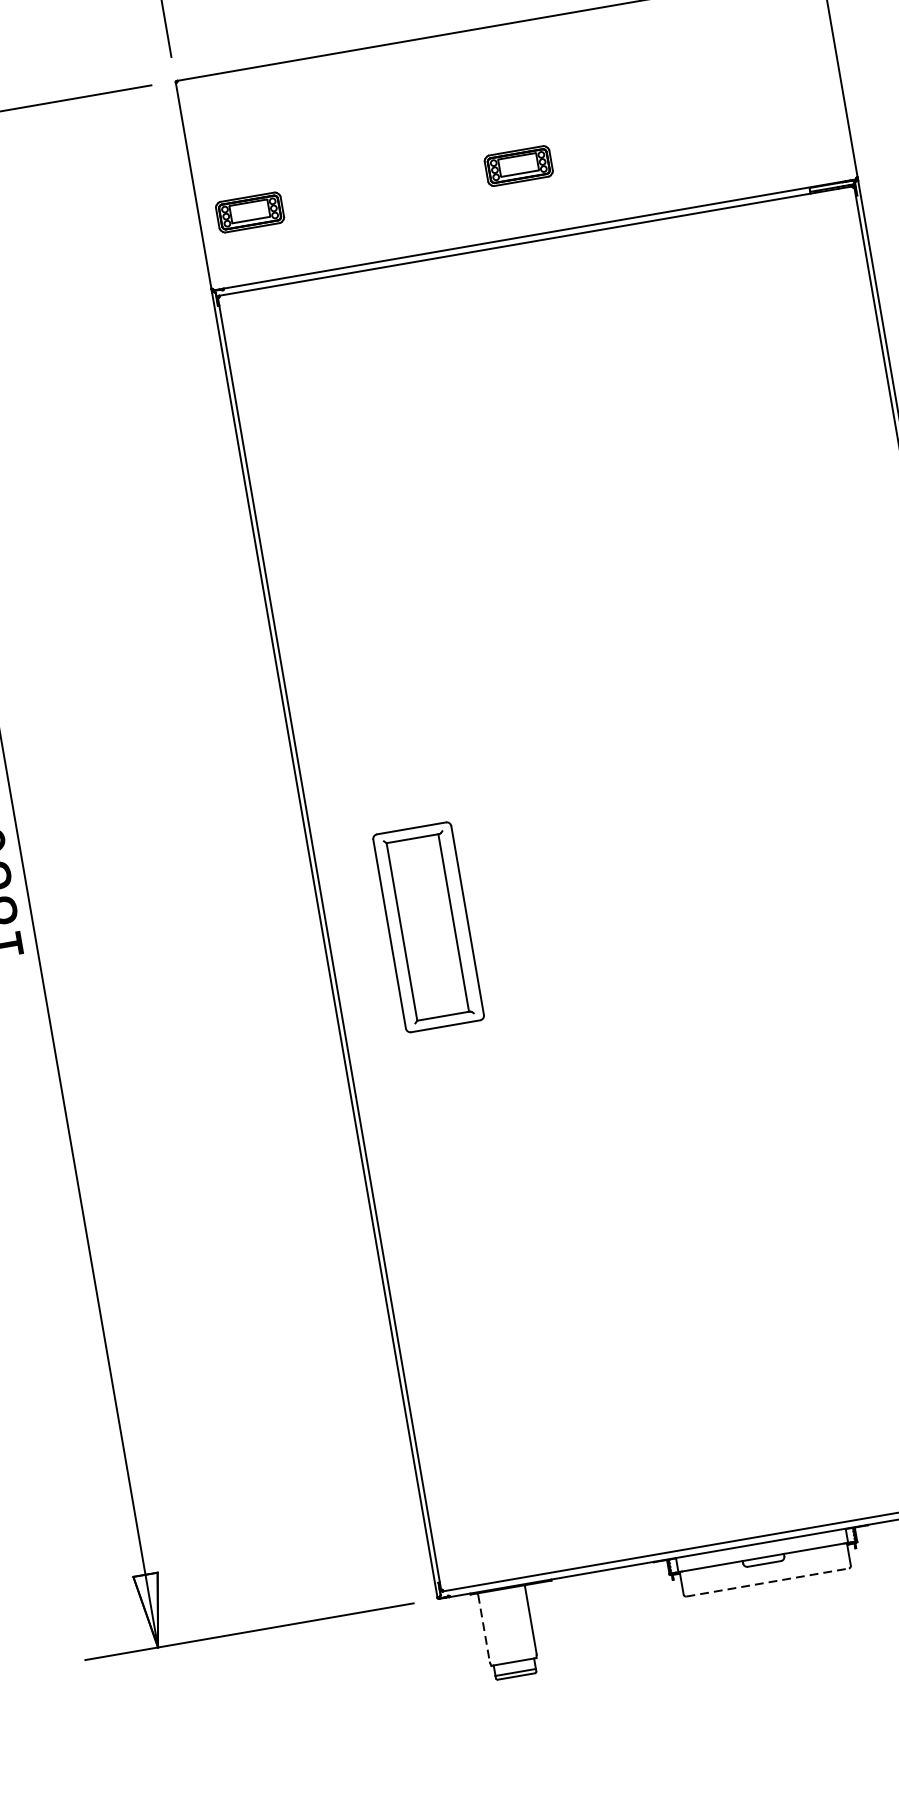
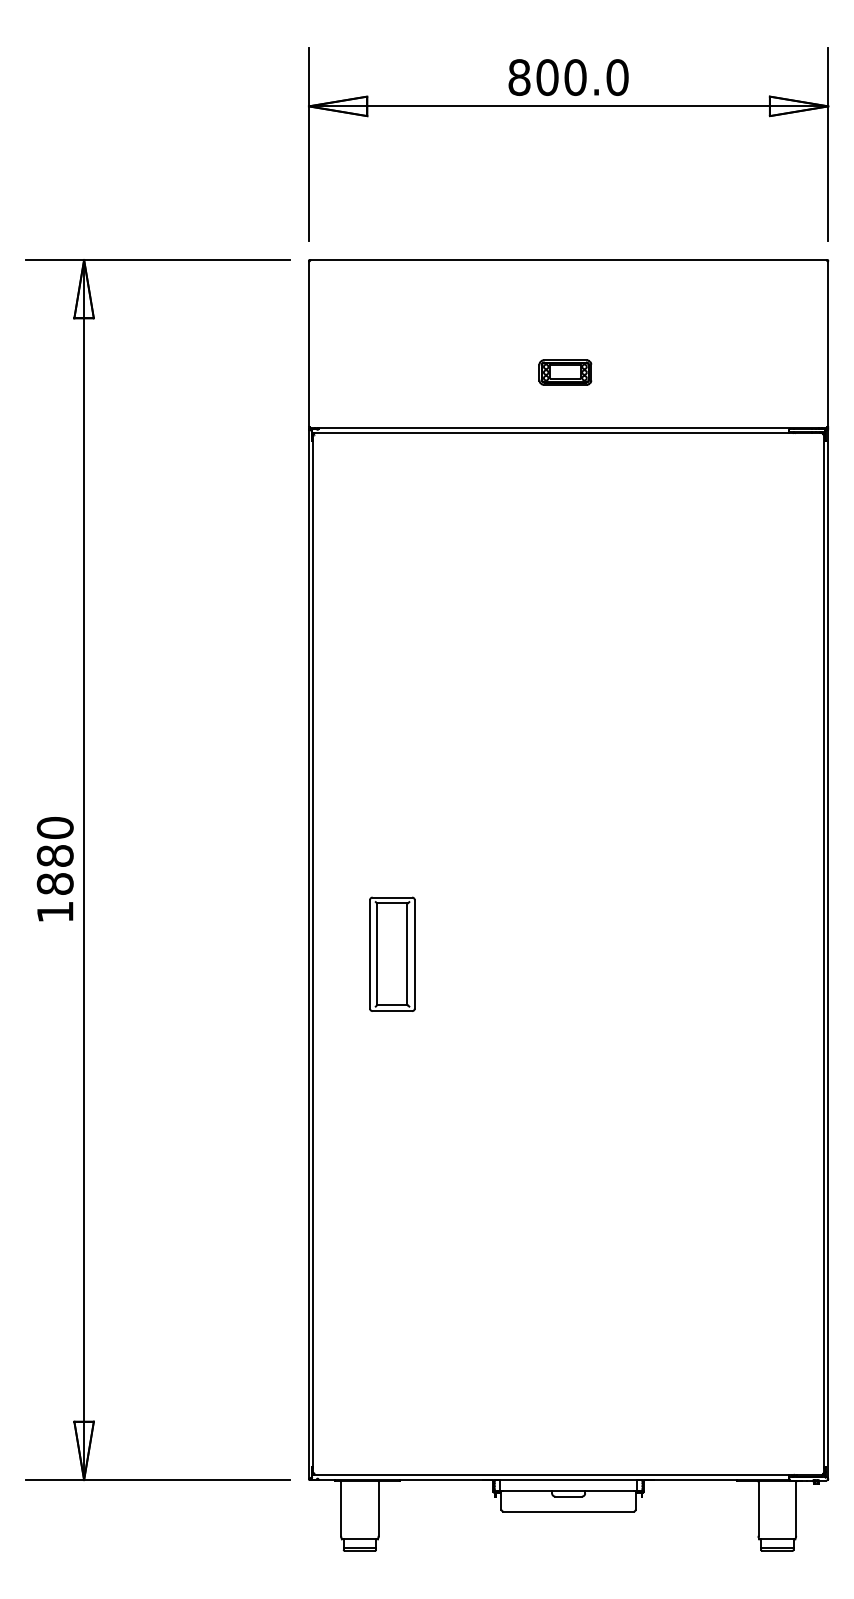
part: (250, 212) -> (349, 372), removed
part: (428, 926) -> (392, 953), size x0.71
line: (768, 1582) -> (569, 1511), dashed -> solid
line: (484, 1628) -> (341, 1509), dashed -> solid

